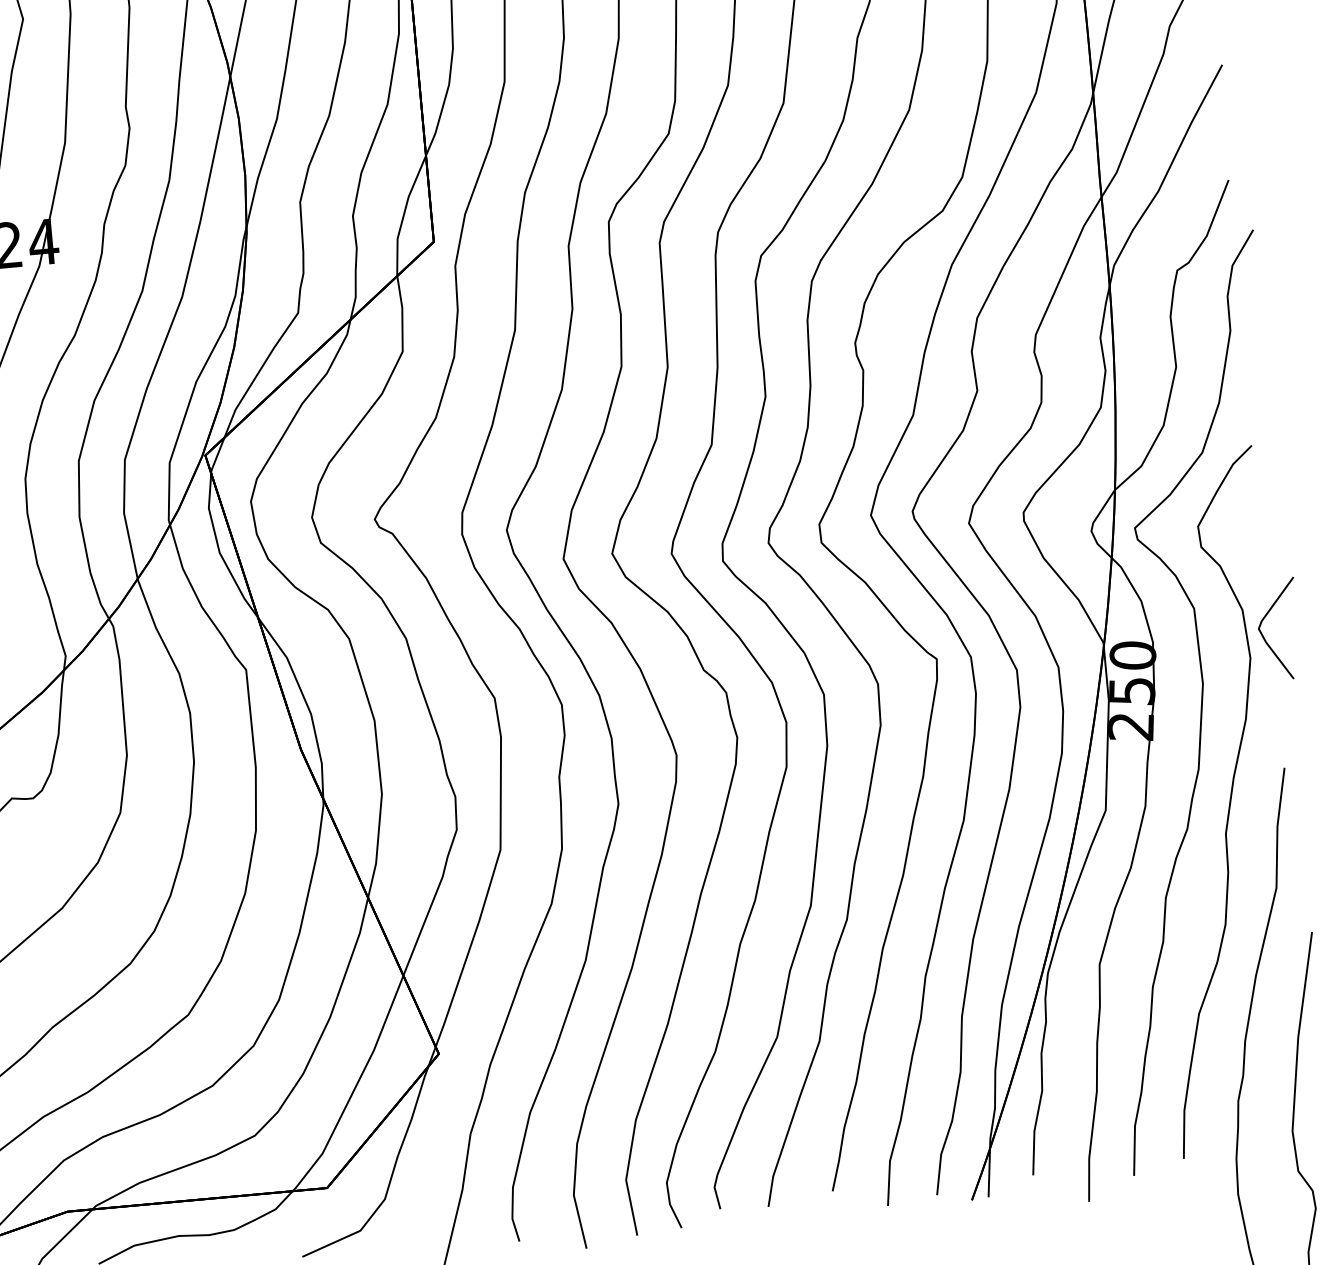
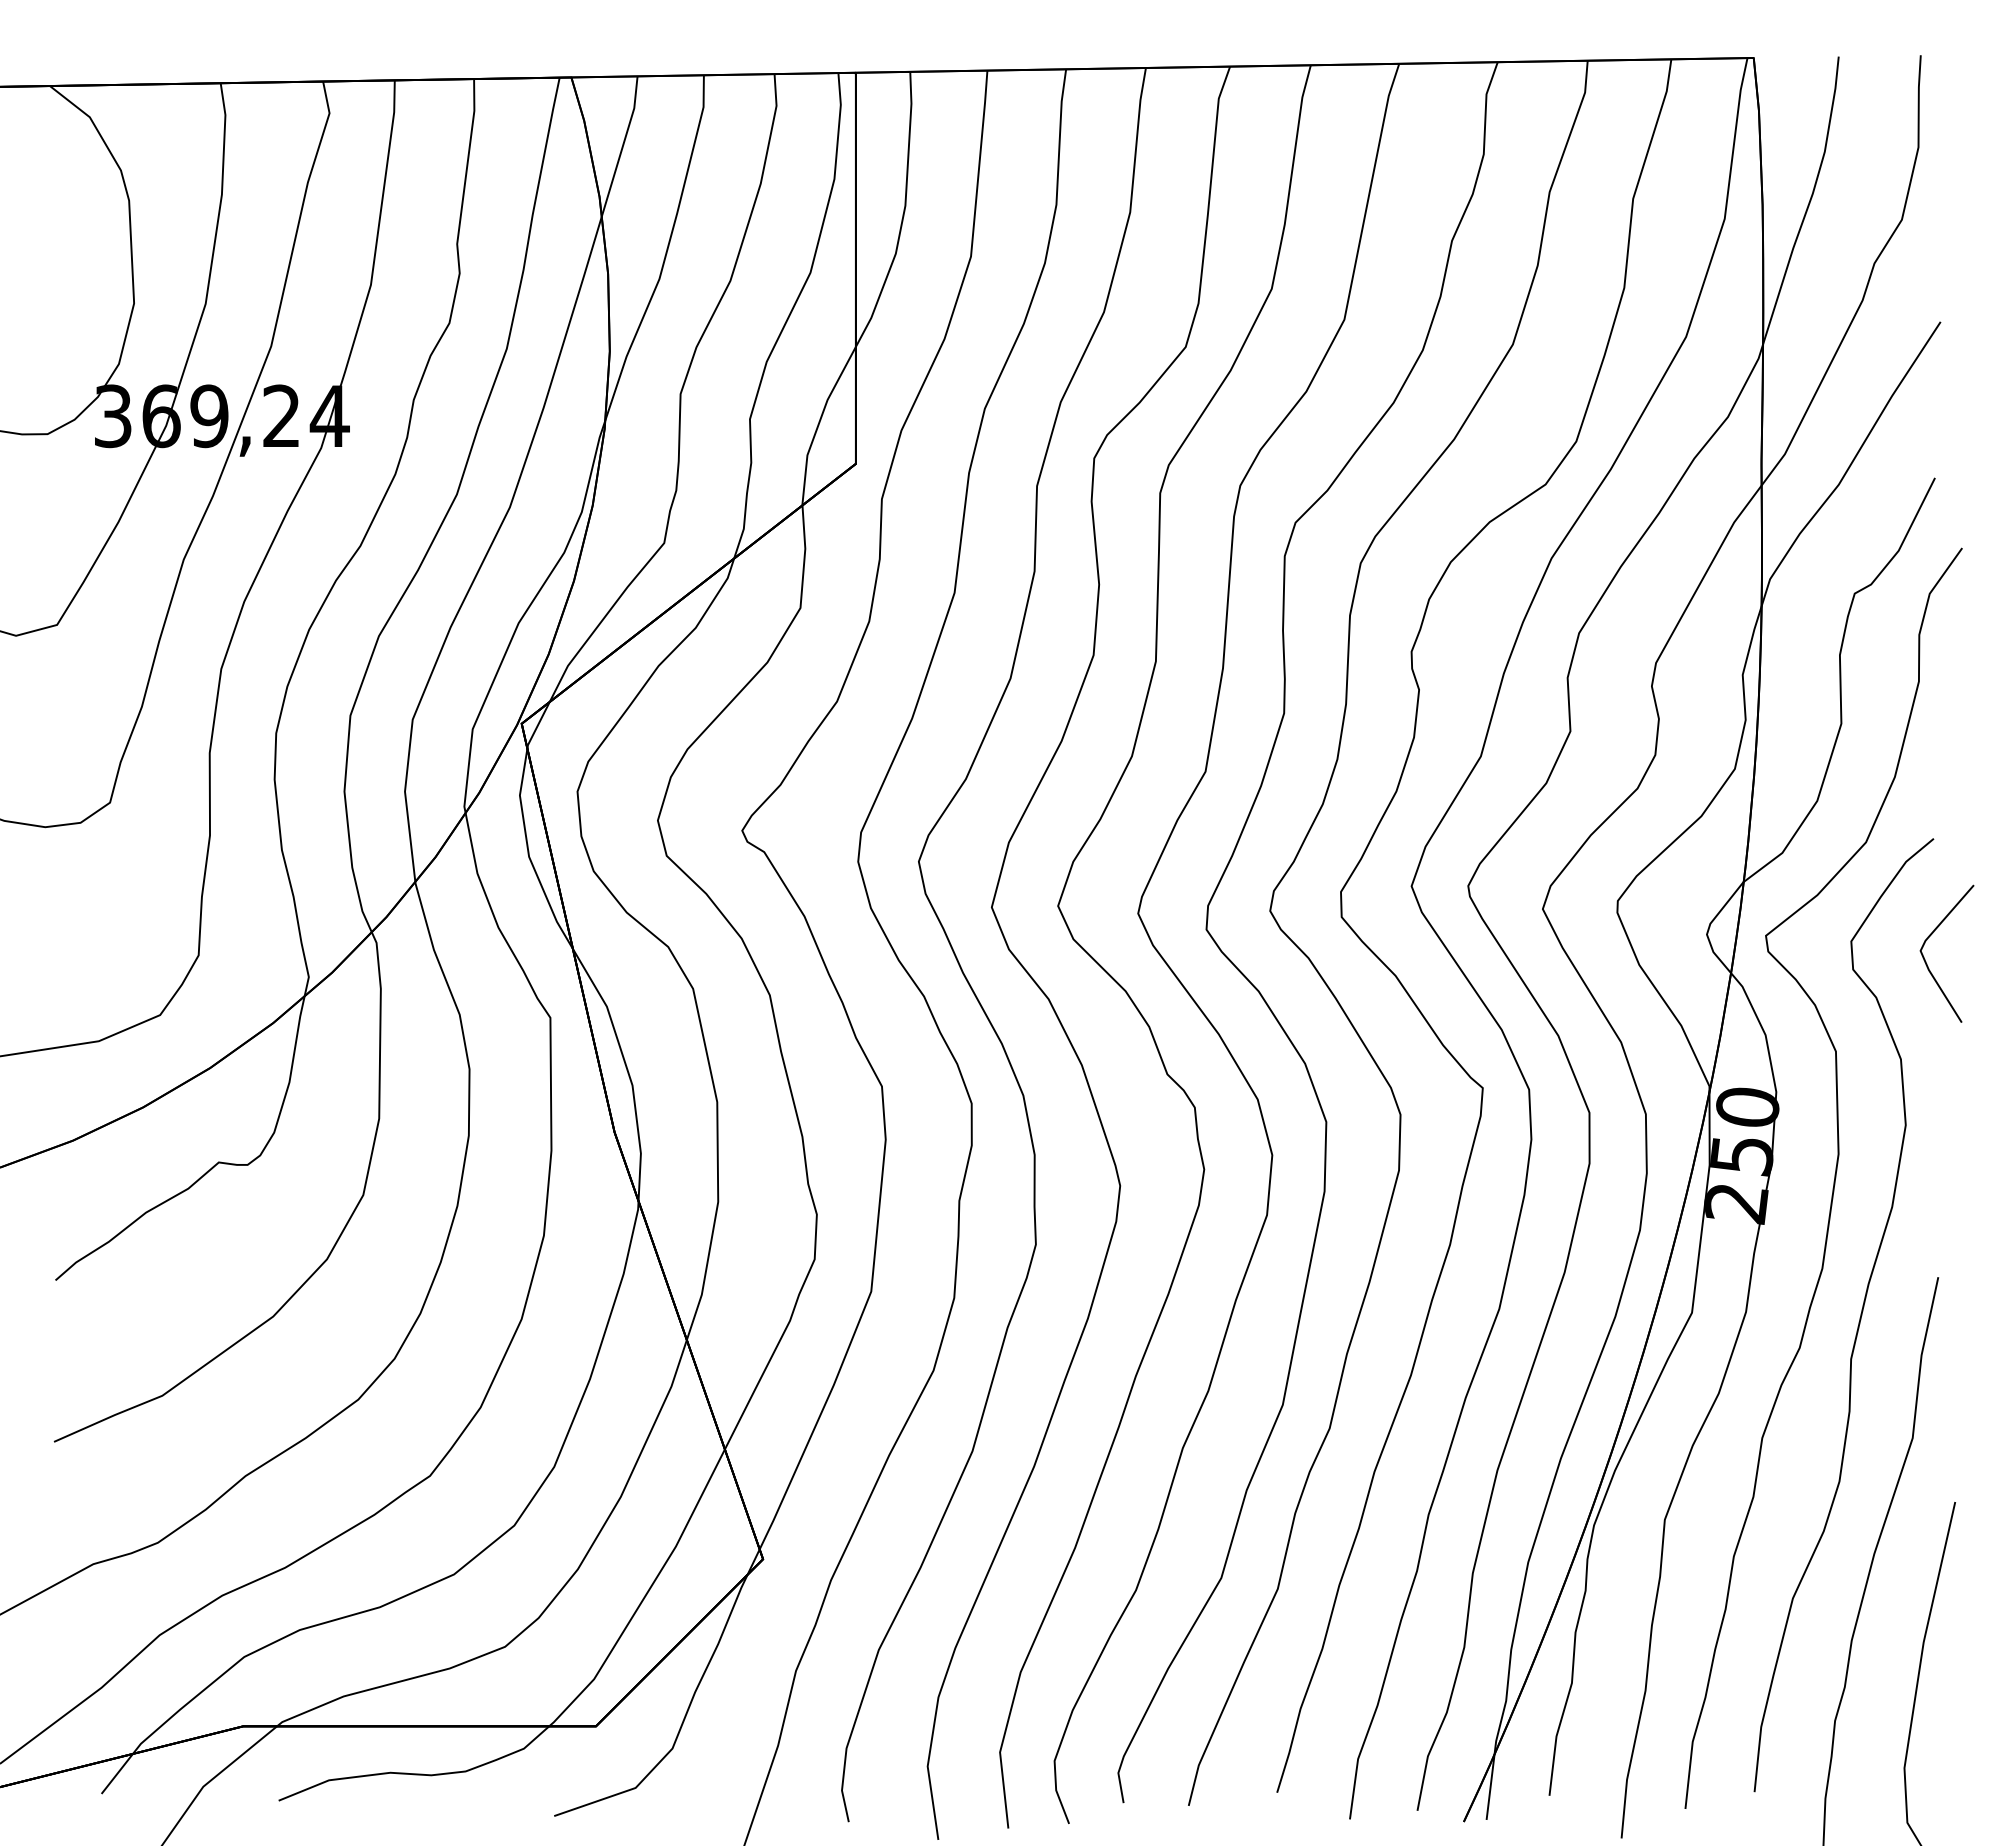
line: (1264, 637) -> (1927, 963), moved

